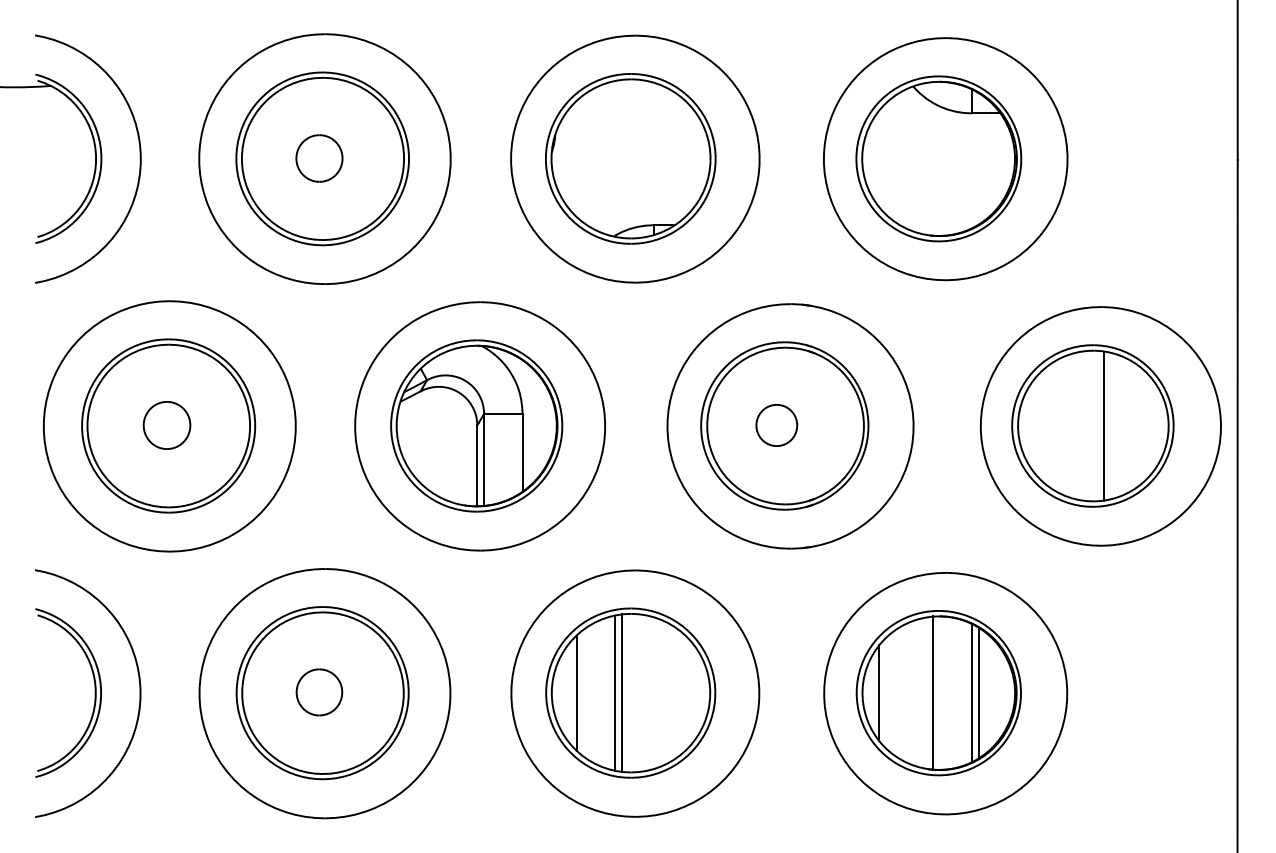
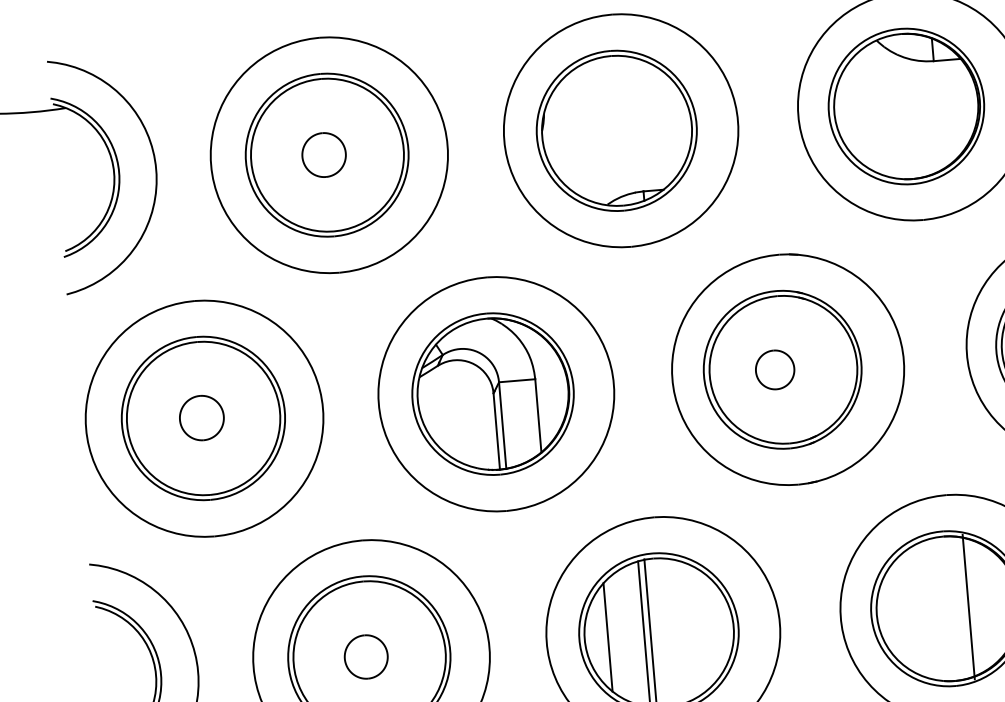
line: (879, 692) -> (892, 612), removed
line: (933, 692) -> (968, 606), moved
line: (971, 692) -> (979, 605), removed
line: (978, 692) -> (985, 605), removed

